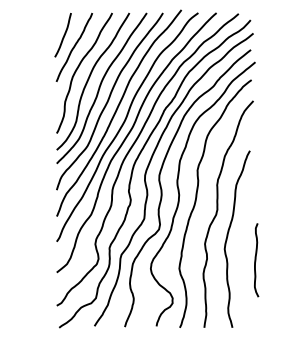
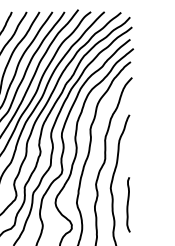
curve: (256, 260) -> (128, 205), moved

